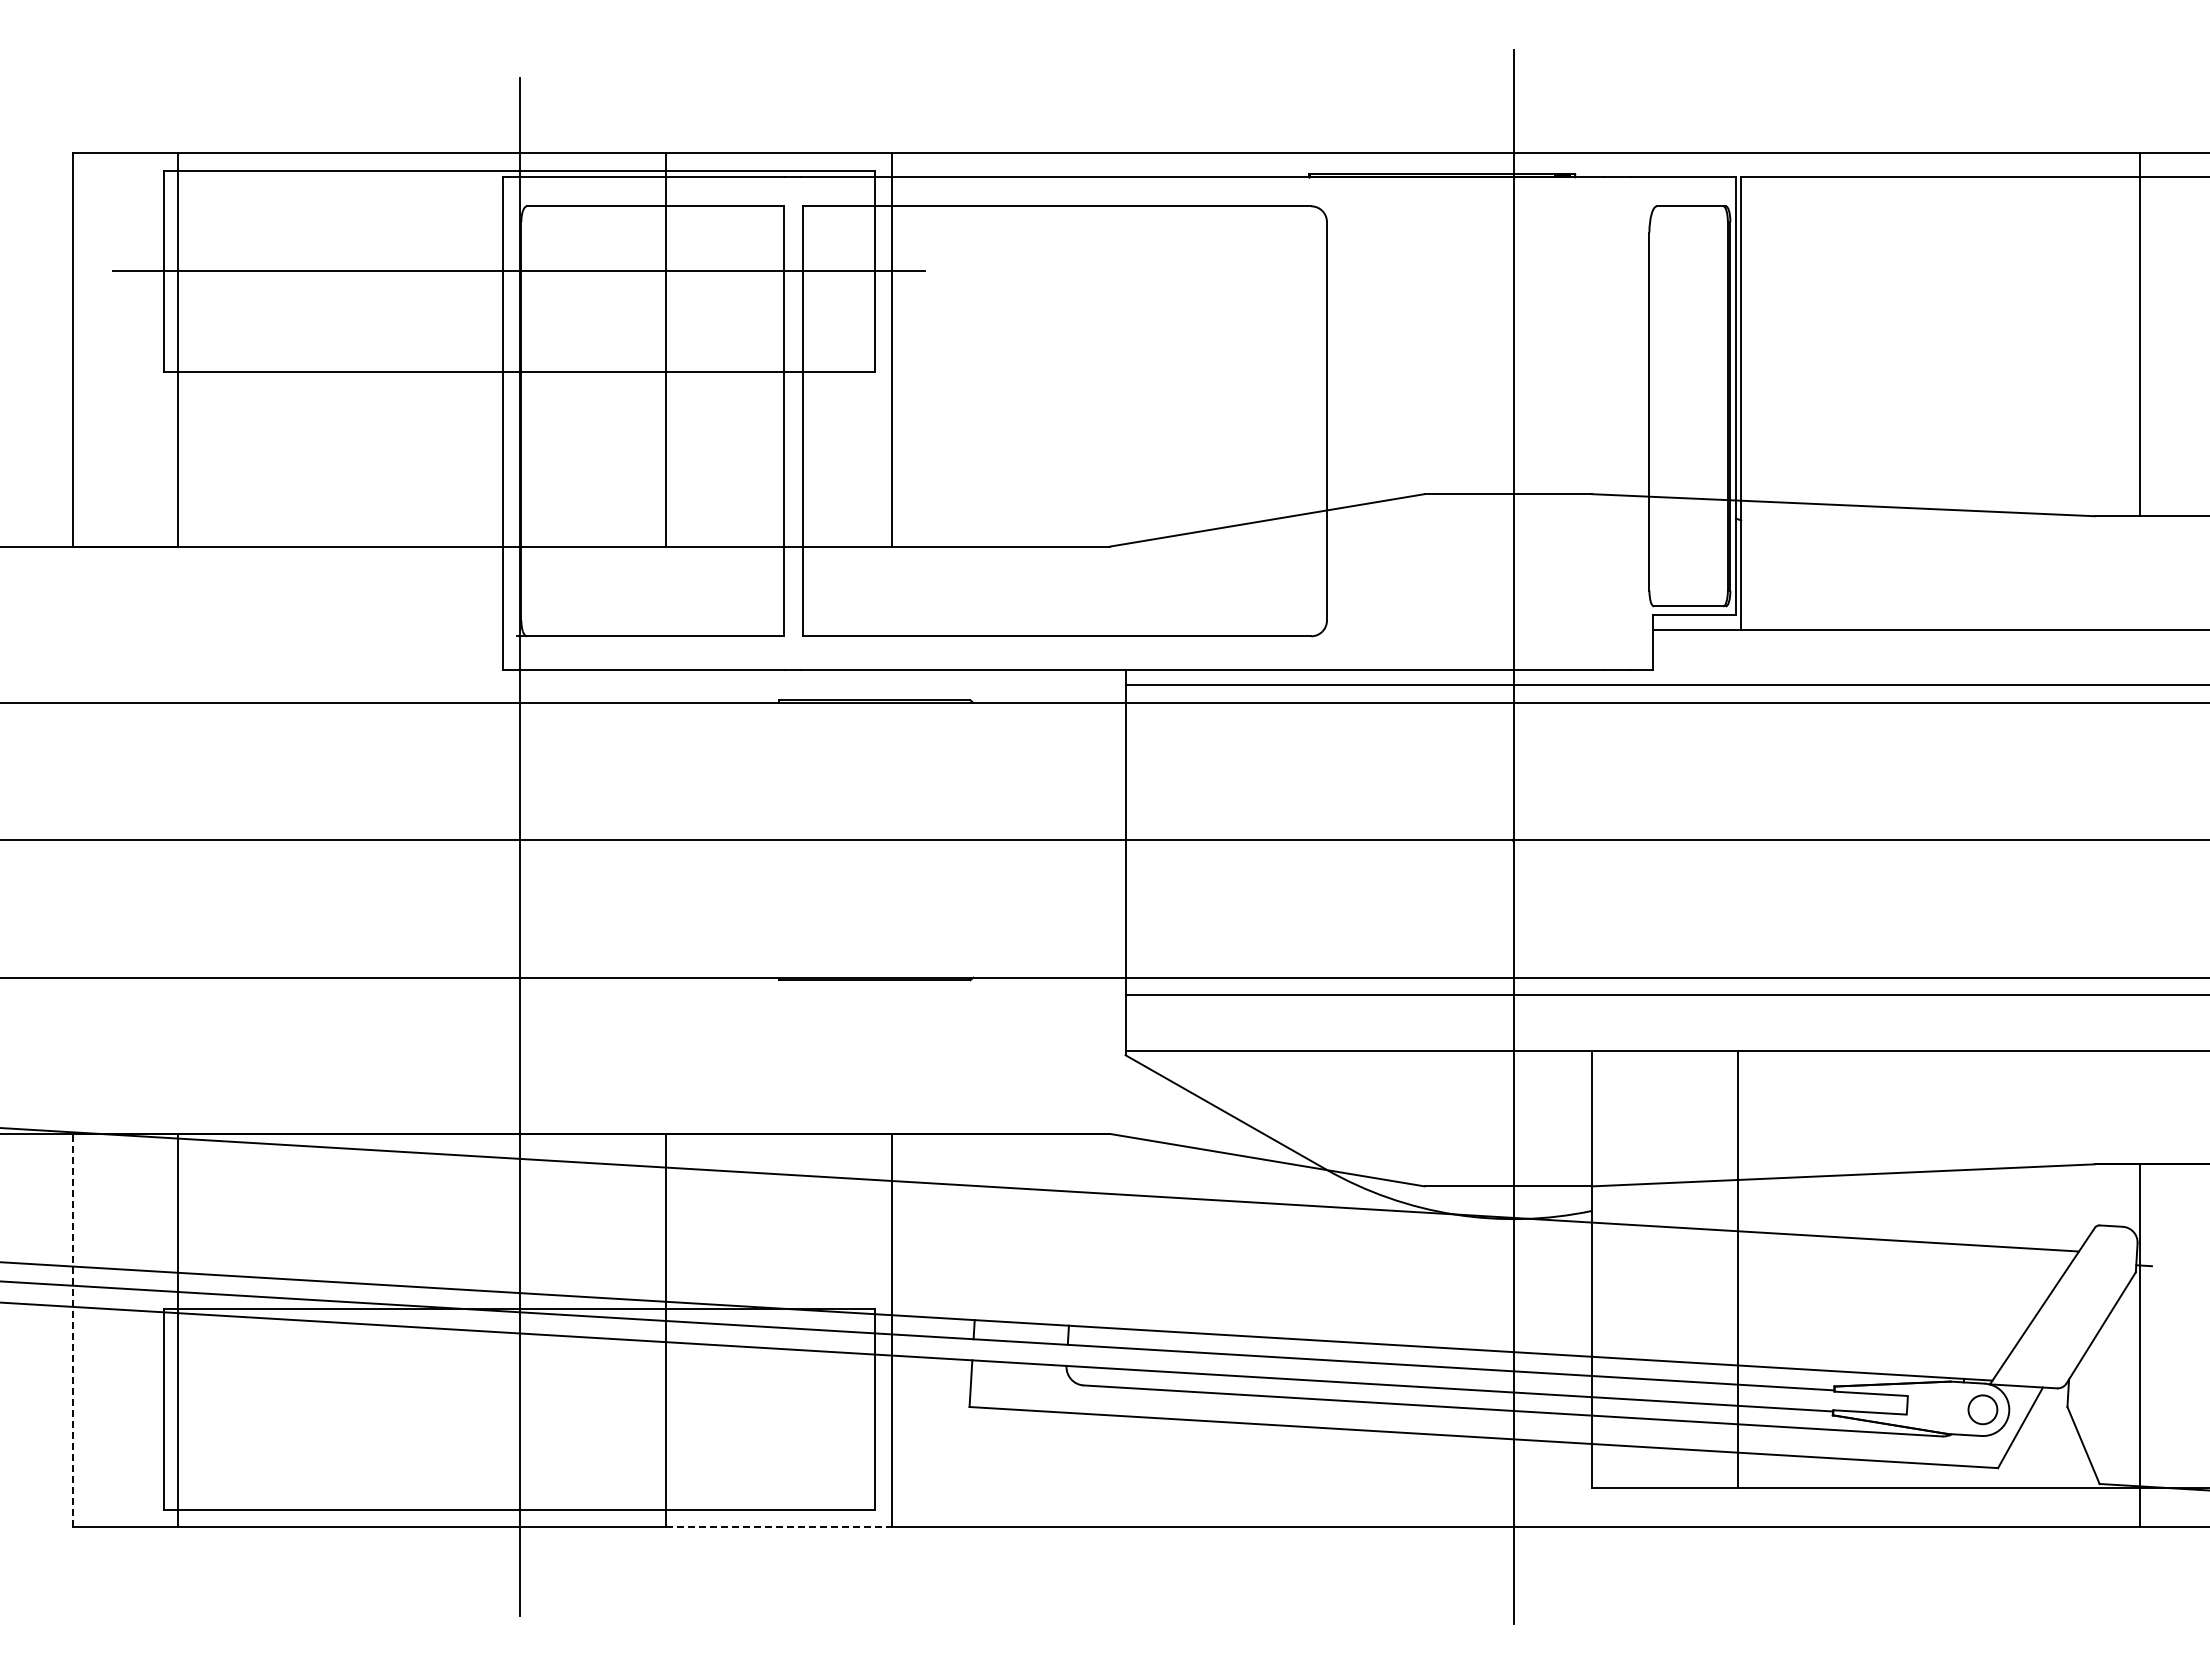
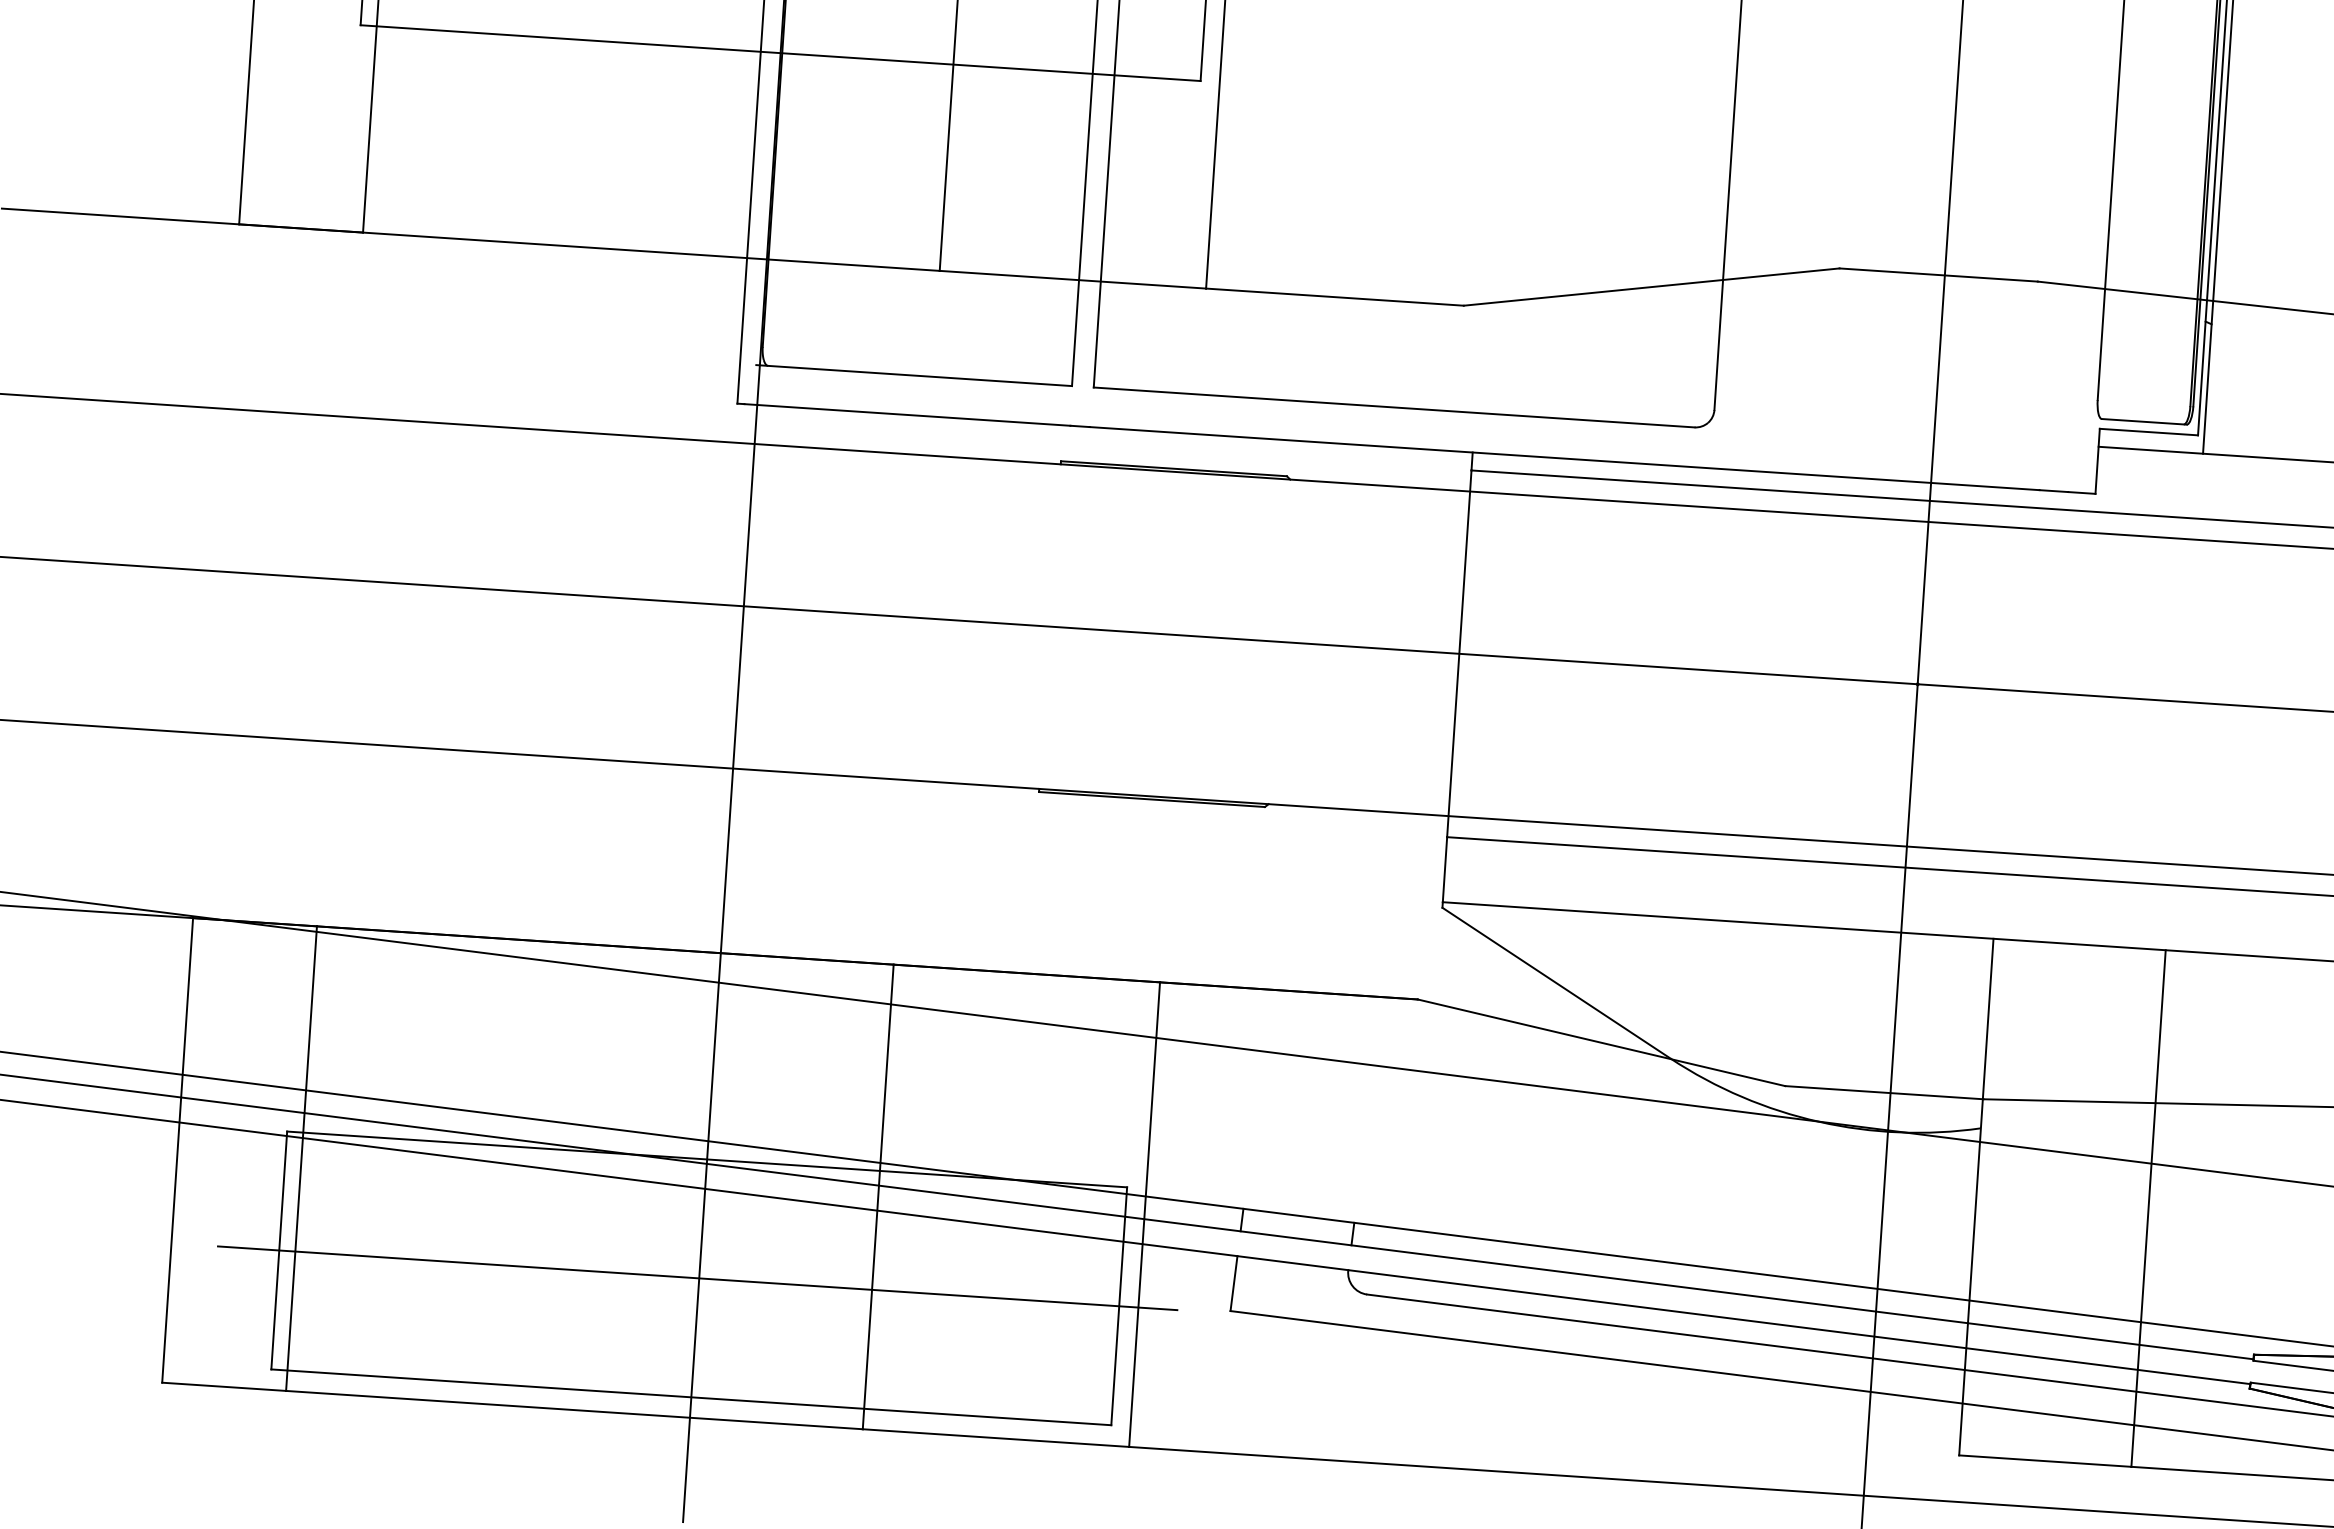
line: (73, 1330) -> (178, 1150), dashed -> solid
line: (518, 1409) -> (697, 1278), added
line: (779, 1527) -> (996, 1438), dashed -> solid

